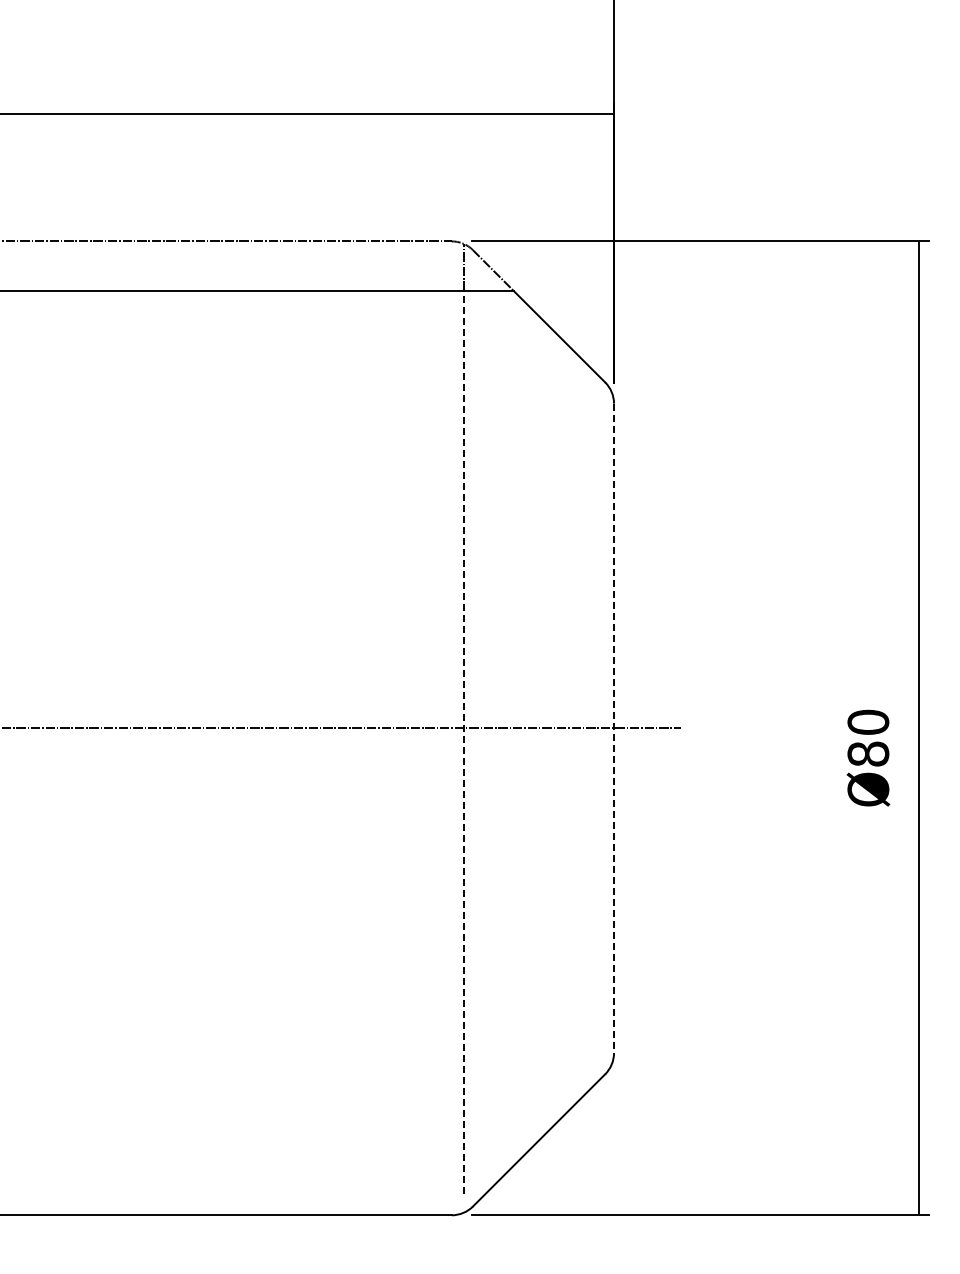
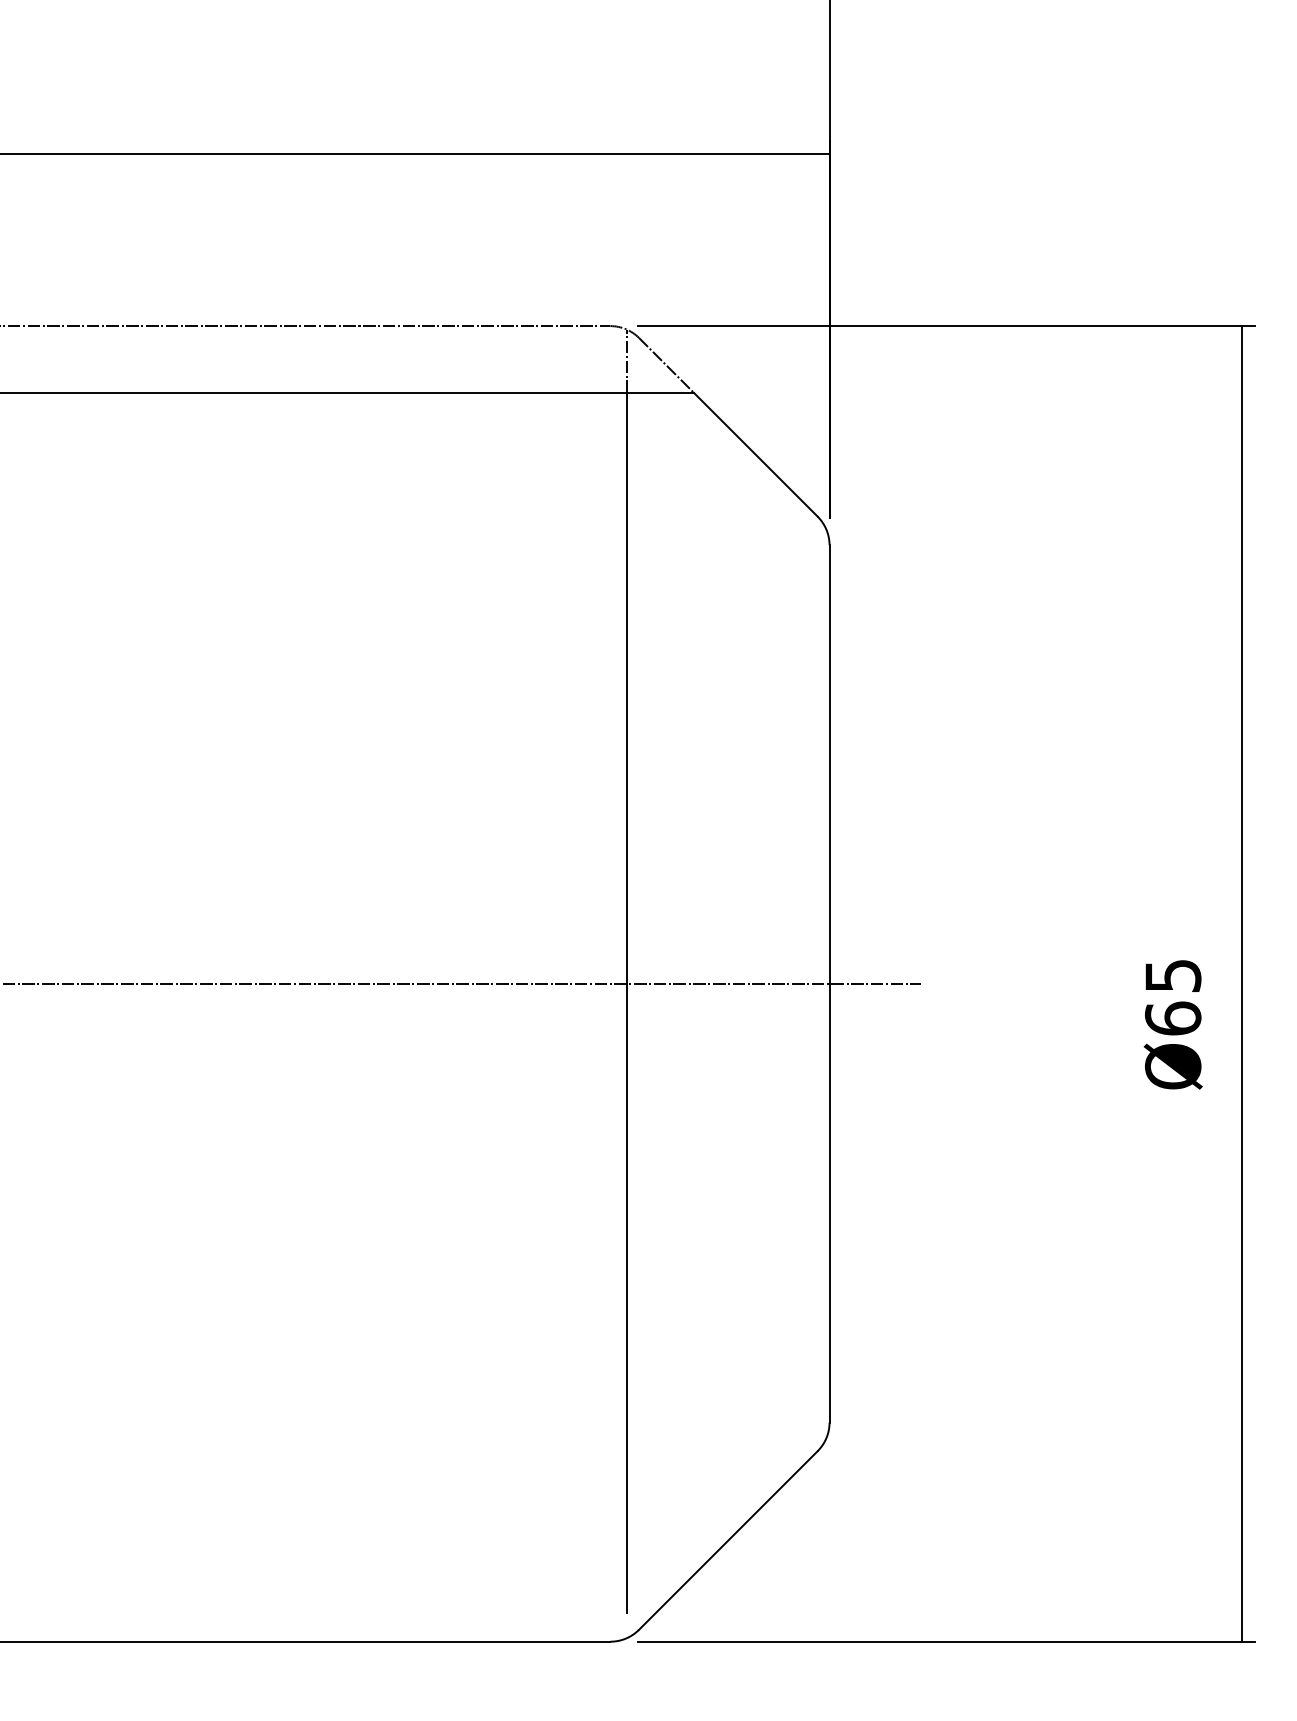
line: (614, 728) -> (830, 984), dashed -> solid
text: (868, 737) -> (1173, 996), Ø80 -> Ø65
line: (464, 742) -> (627, 1003), dashed -> solid

